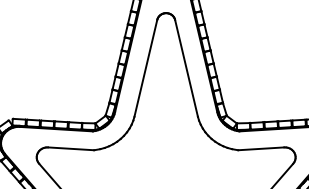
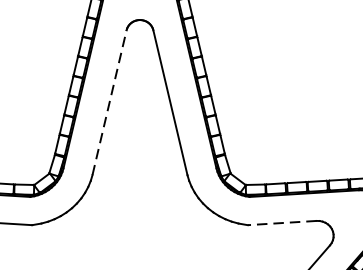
line: (145, 68) -> (109, 102), solid -> dashed
line: (260, 148) -> (281, 222), solid -> dashed

